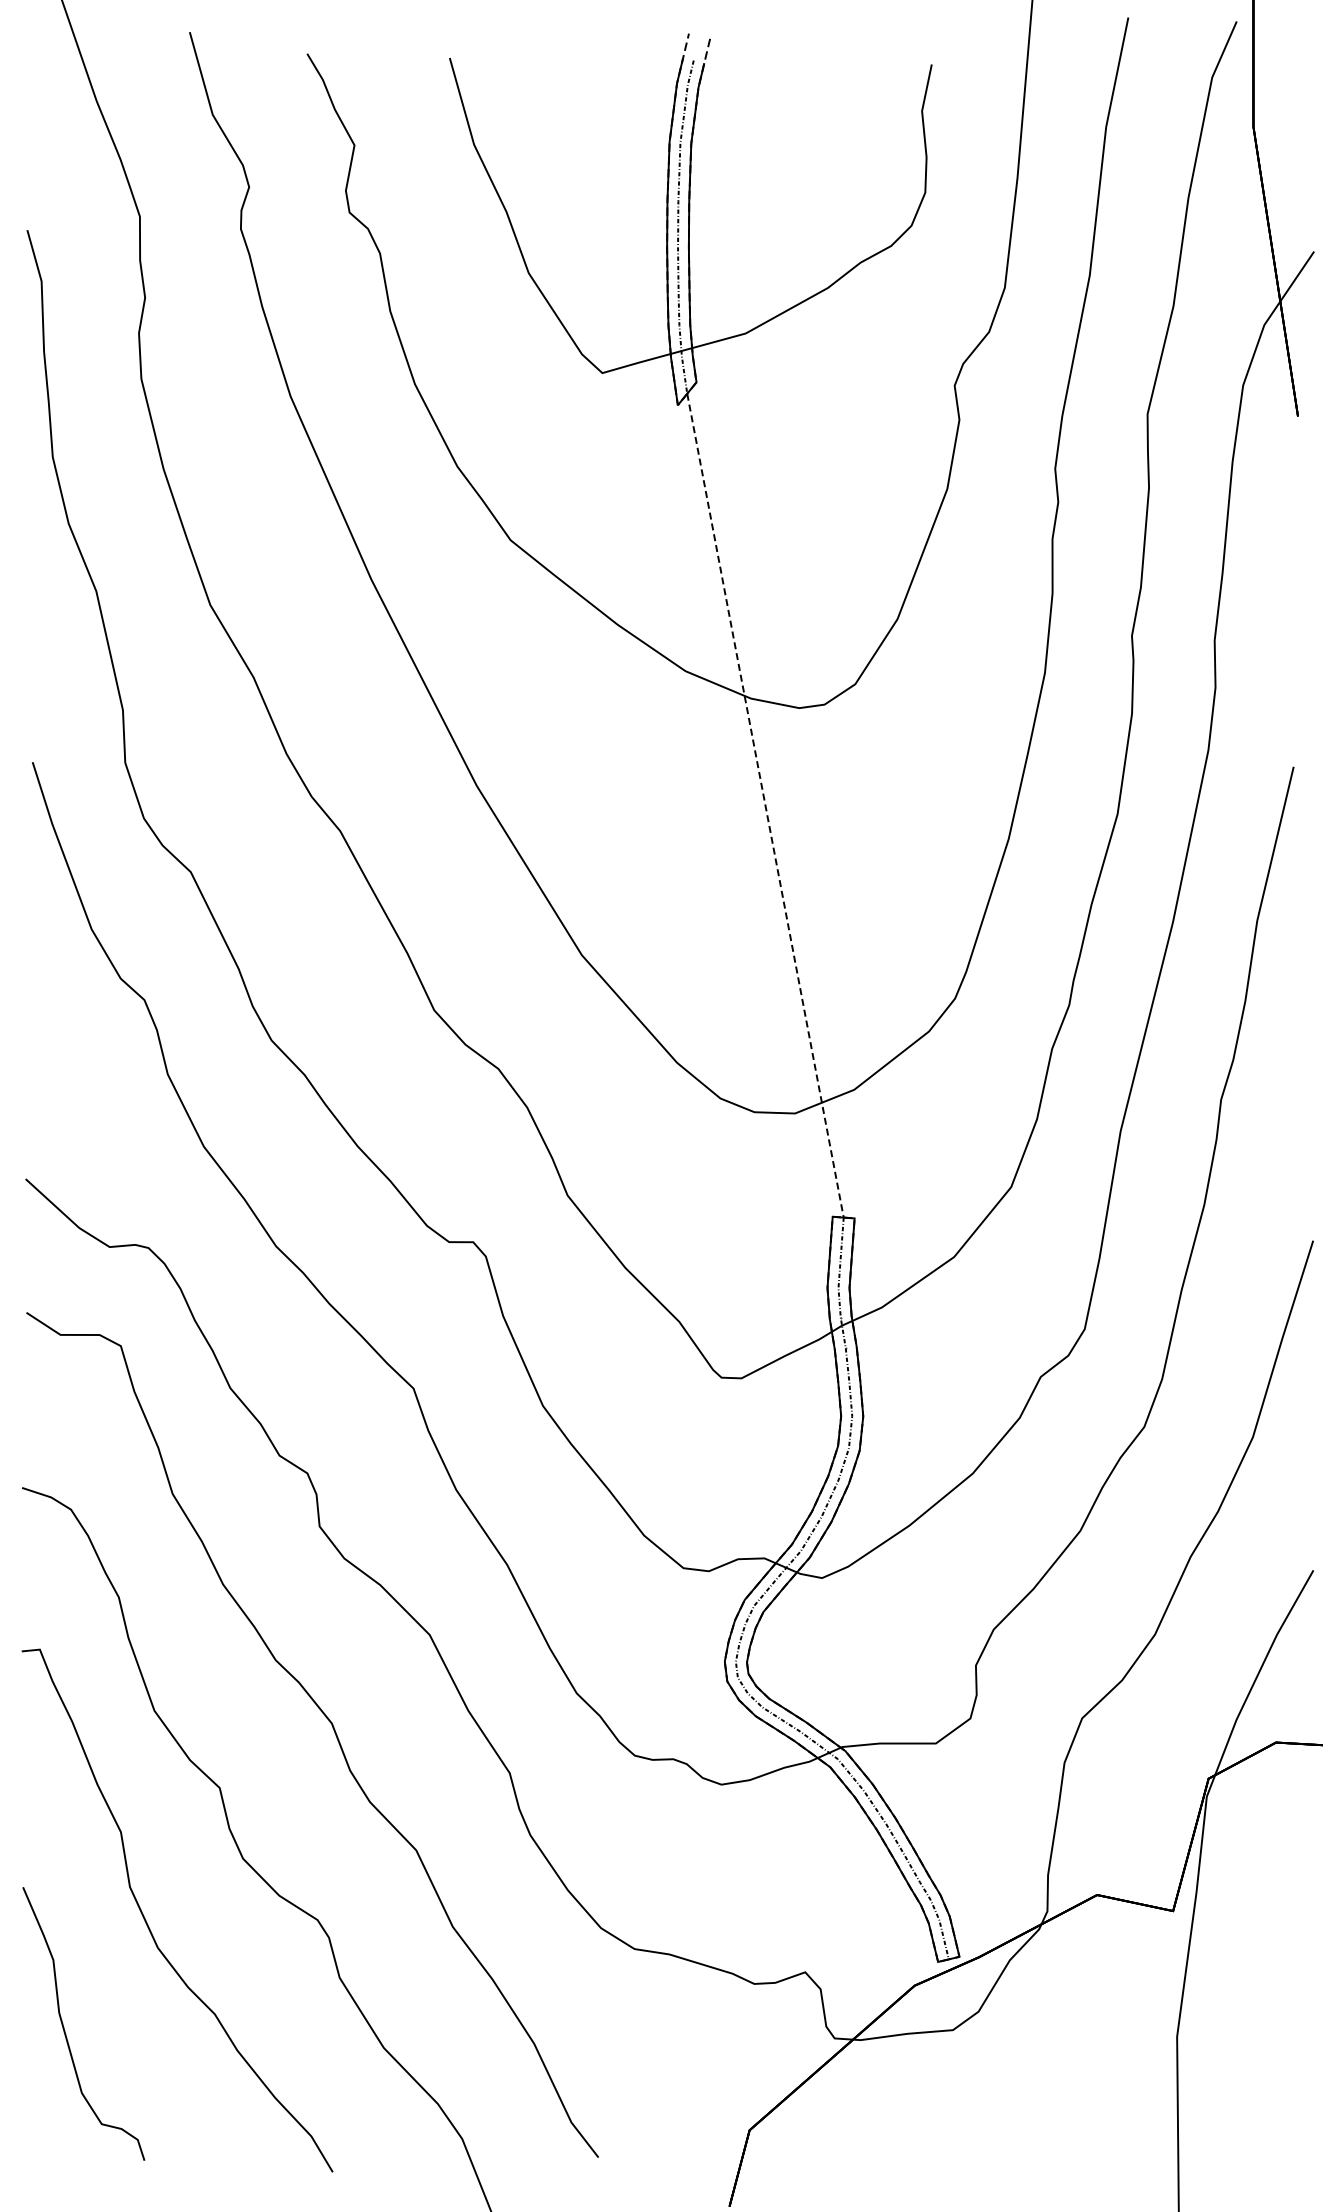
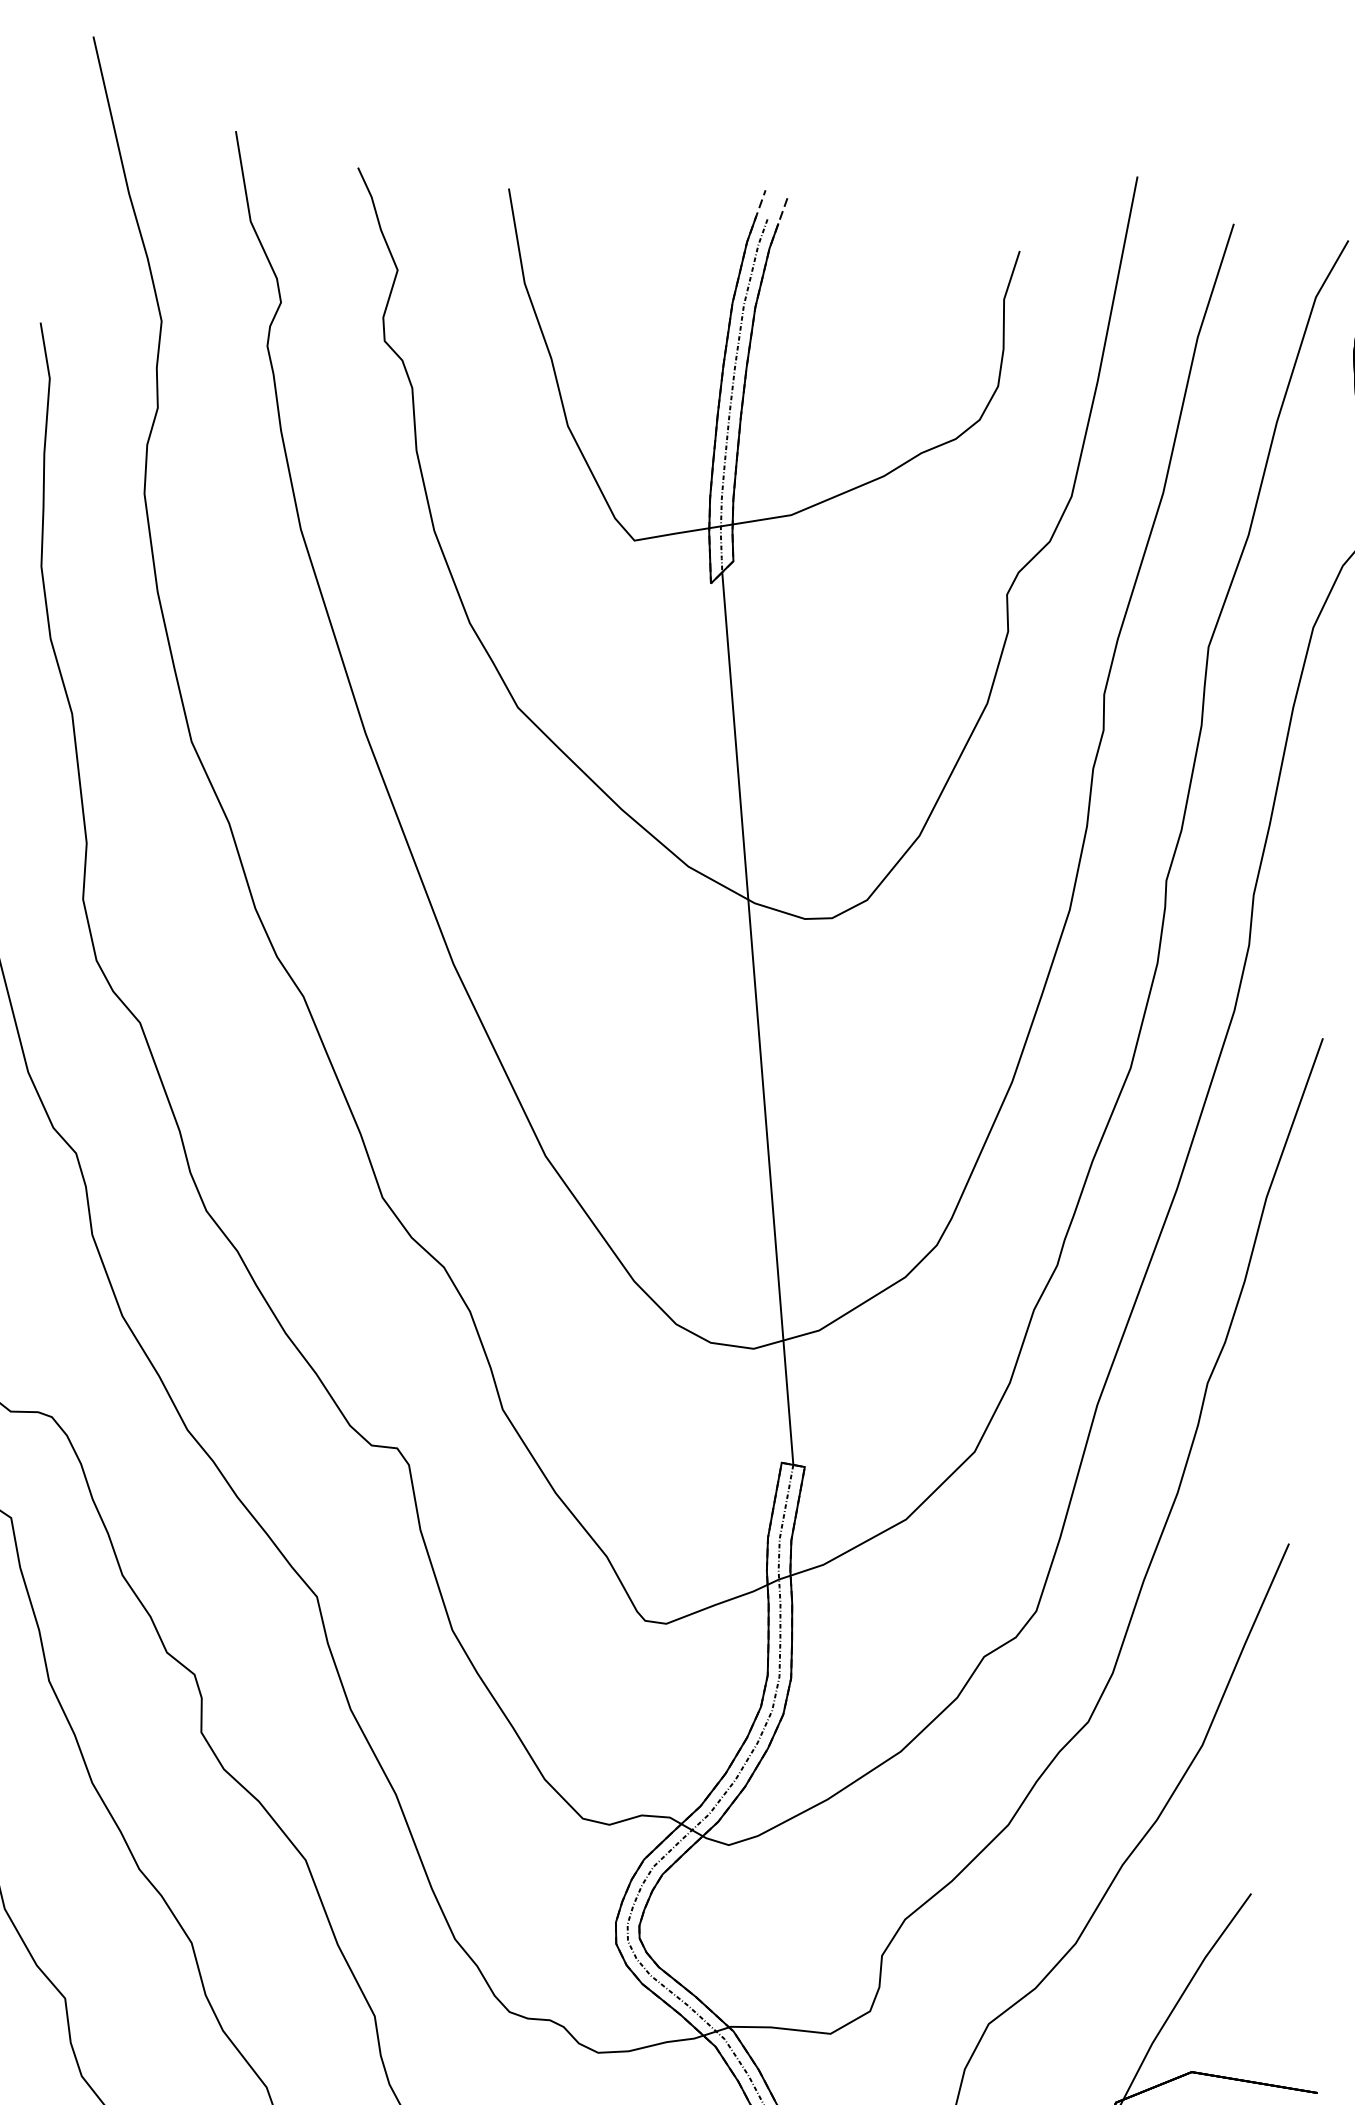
line: (765, 806) -> (757, 1019), dashed -> solid

